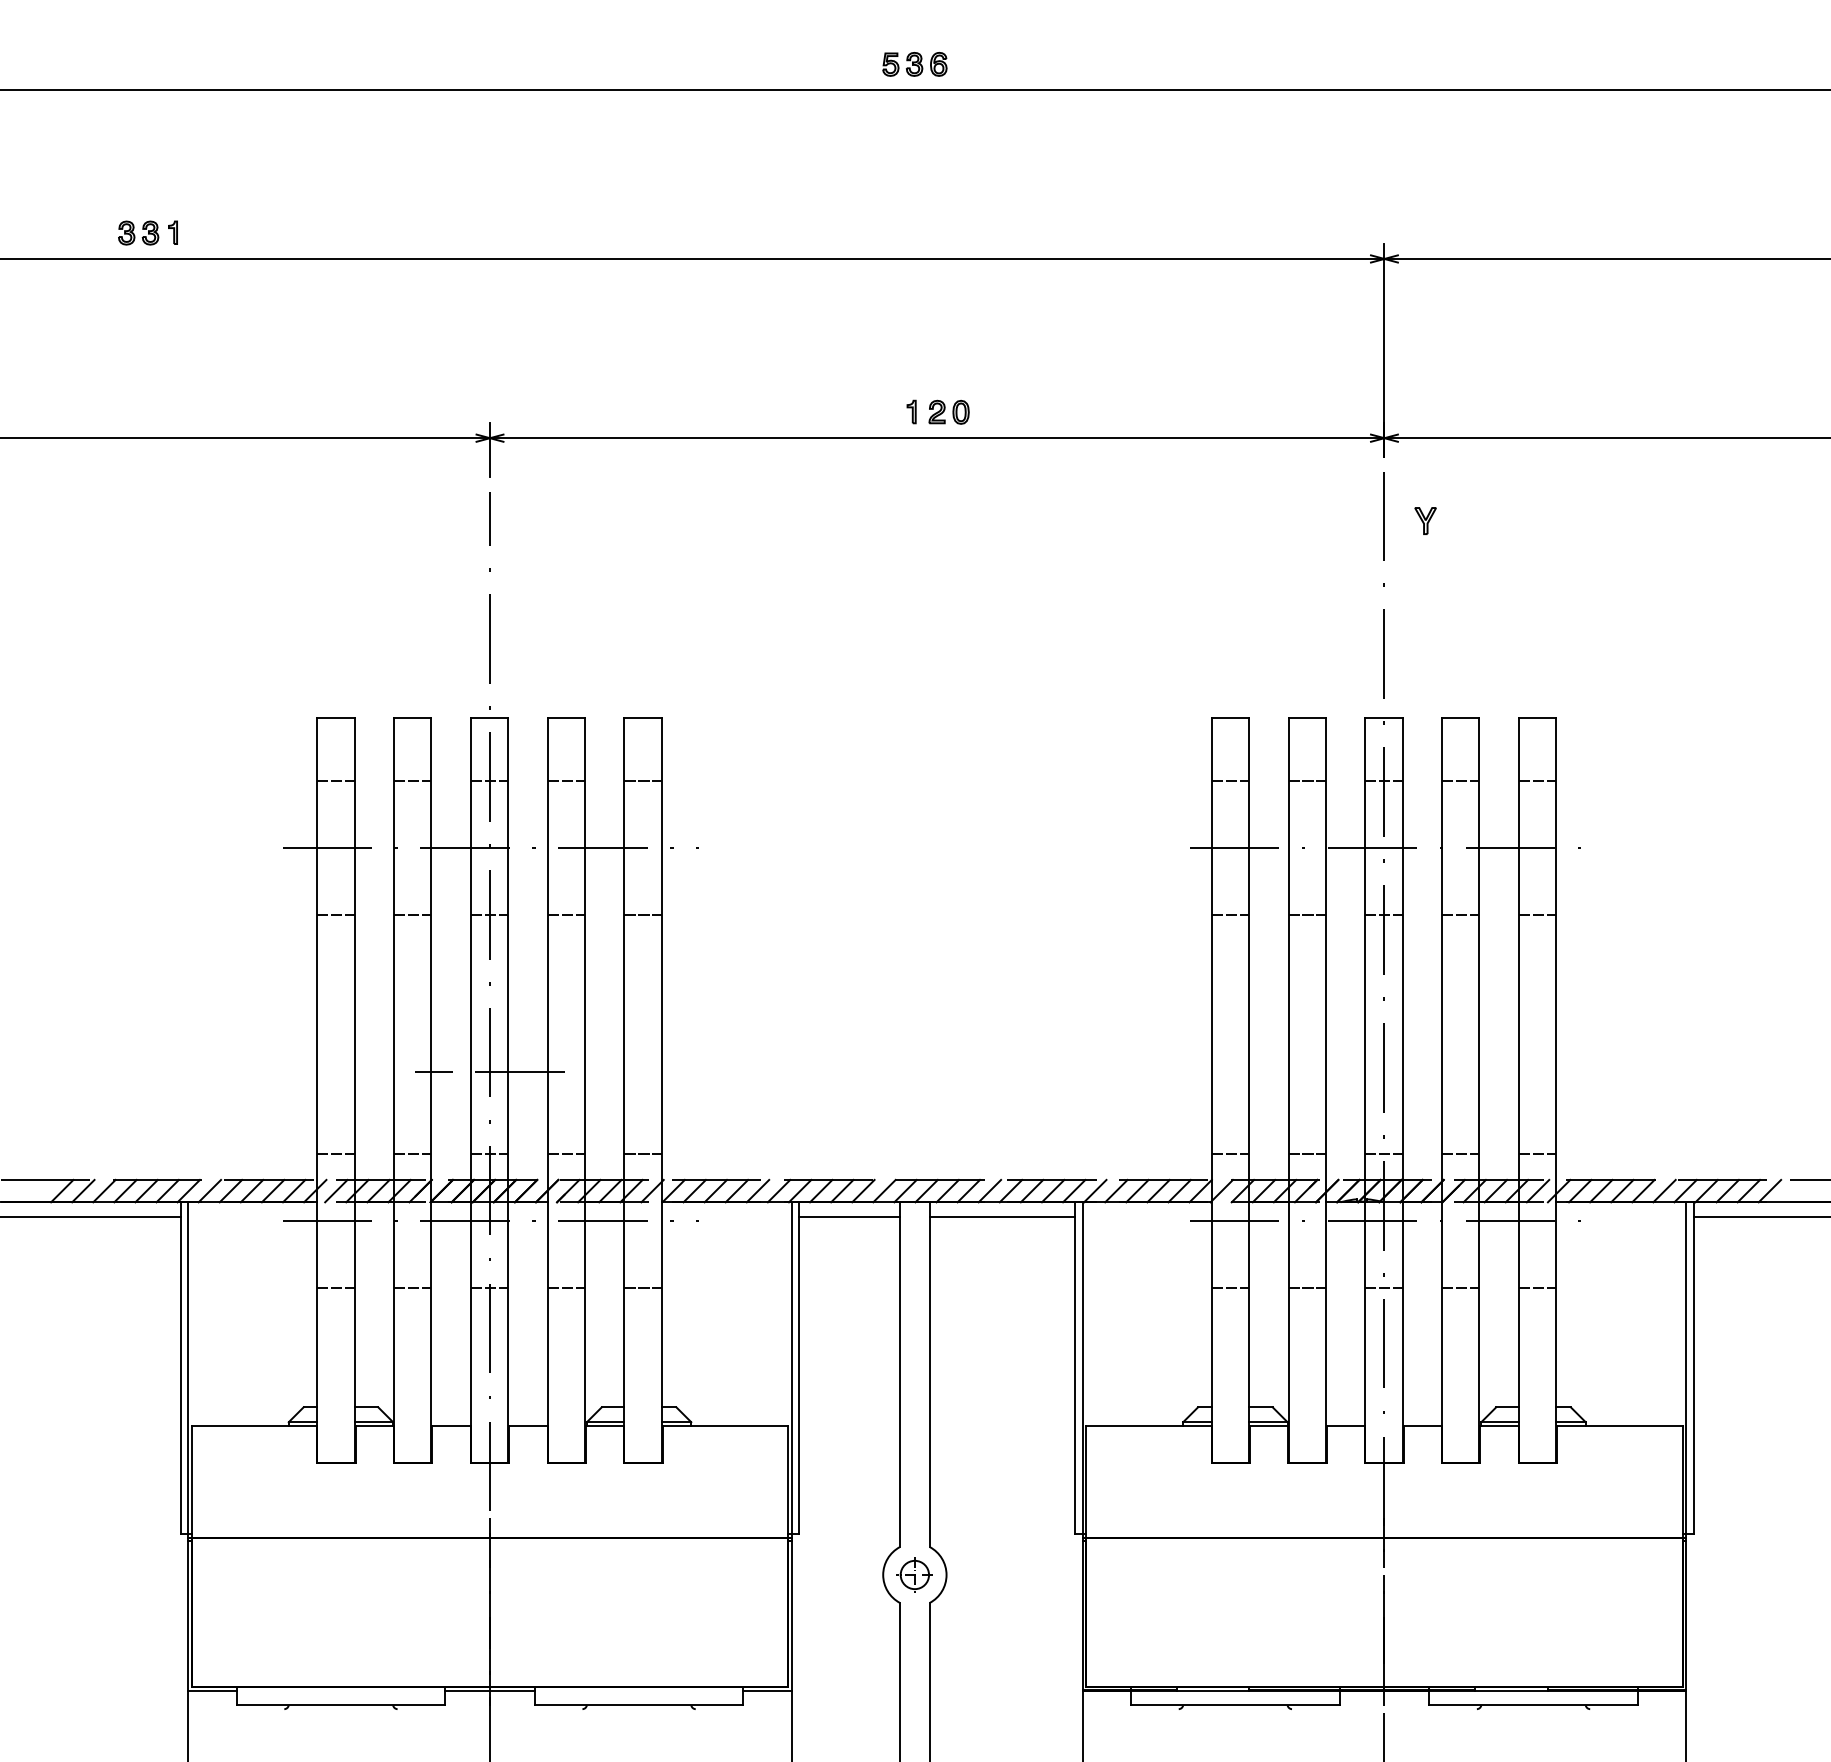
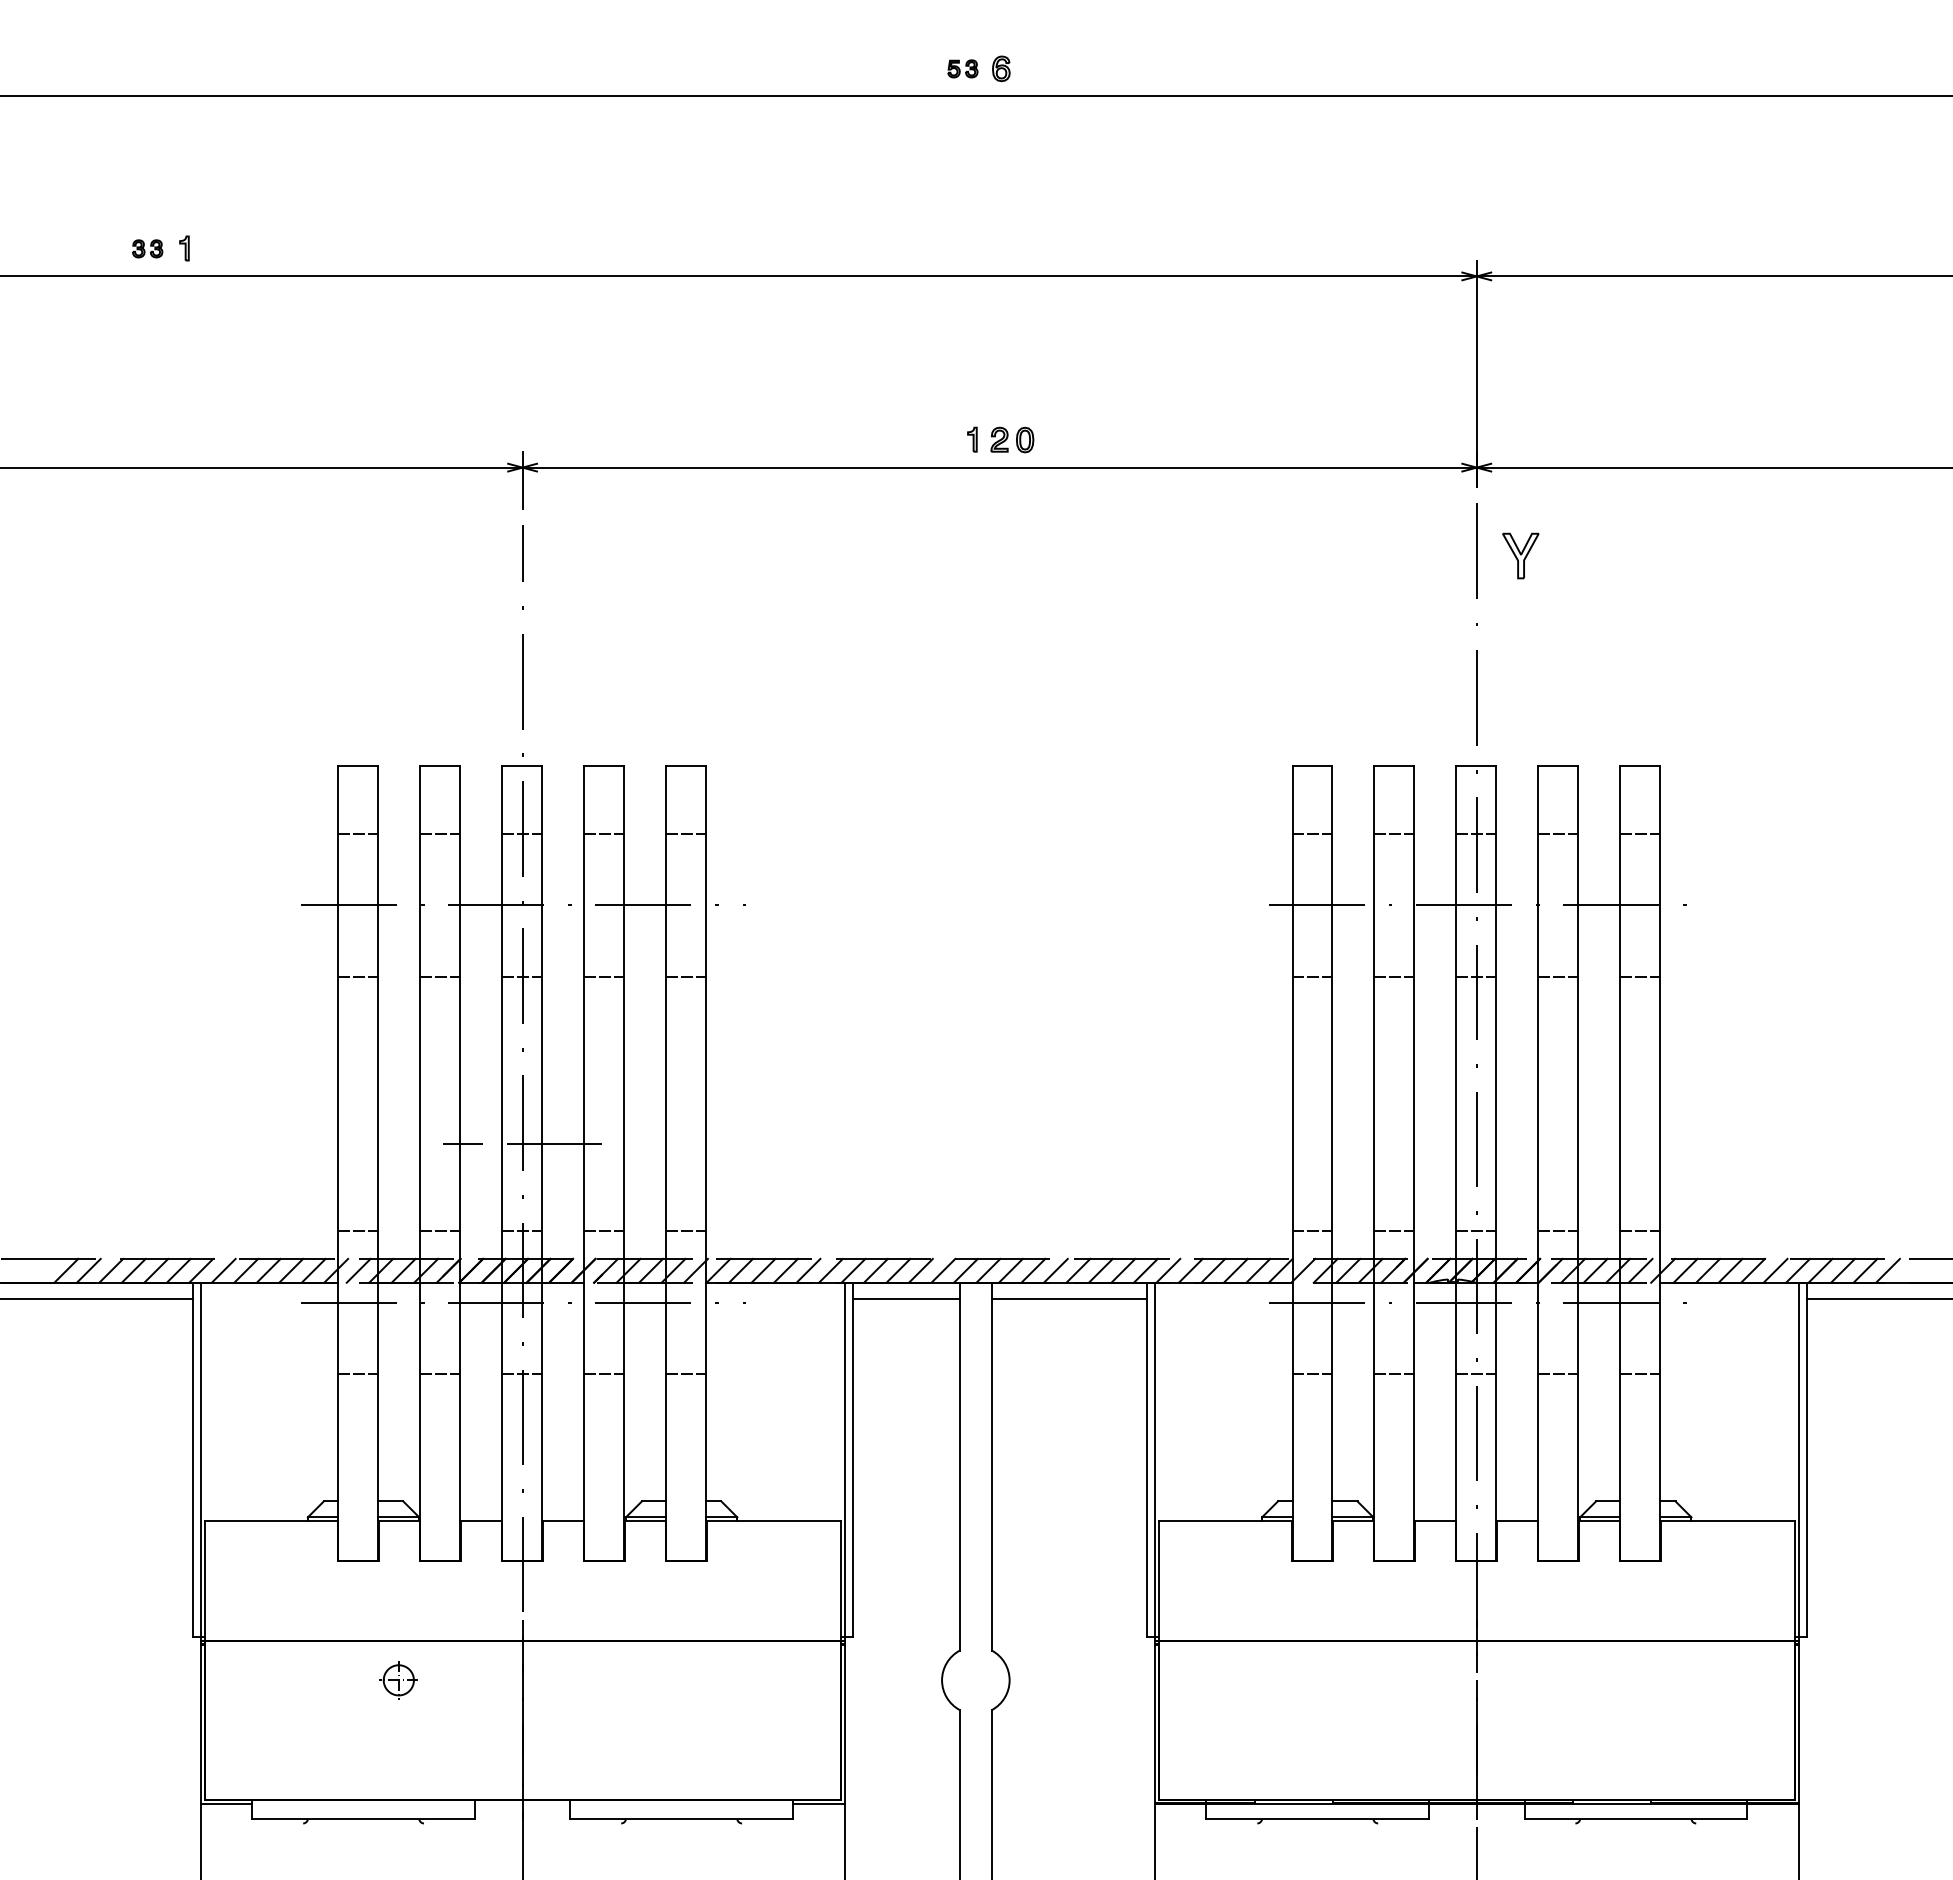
part: (902, 64) -> (962, 68), size x0.7
part: (138, 232) -> (147, 248), size x0.7
part: (1425, 520) -> (1520, 555), size x1.6
part: (914, 1575) -> (398, 1680), moved
line: (489, 1690) -> (522, 1803), removed

